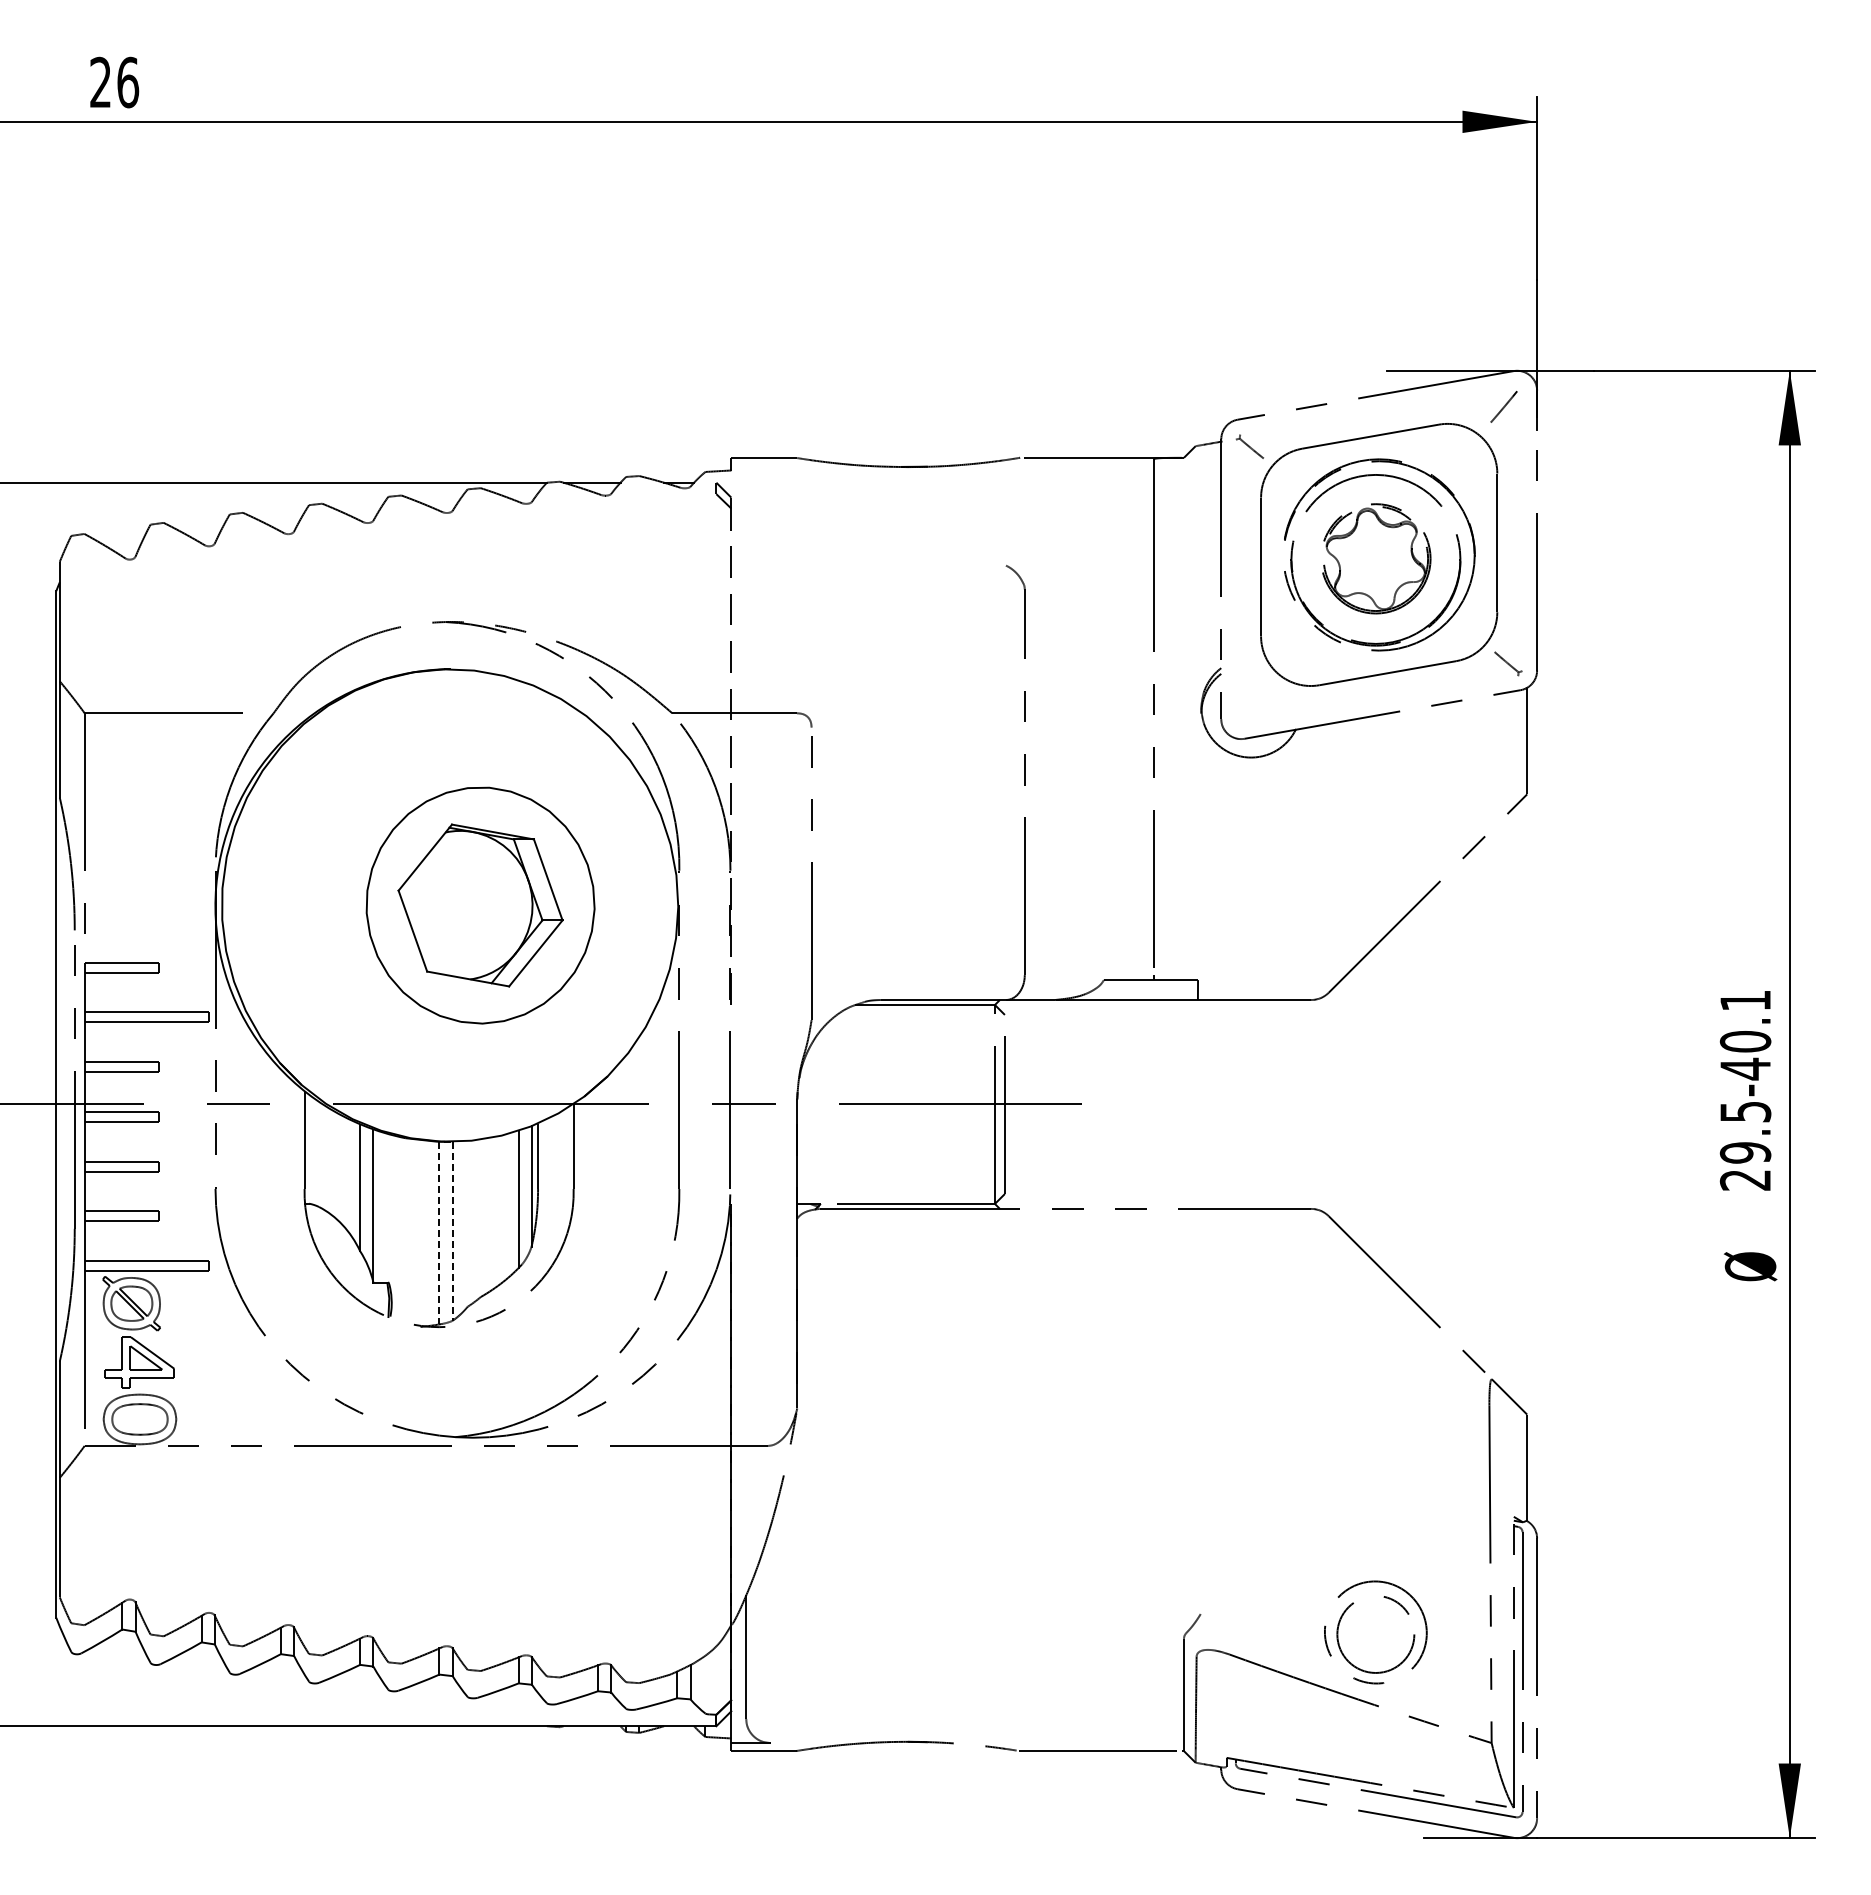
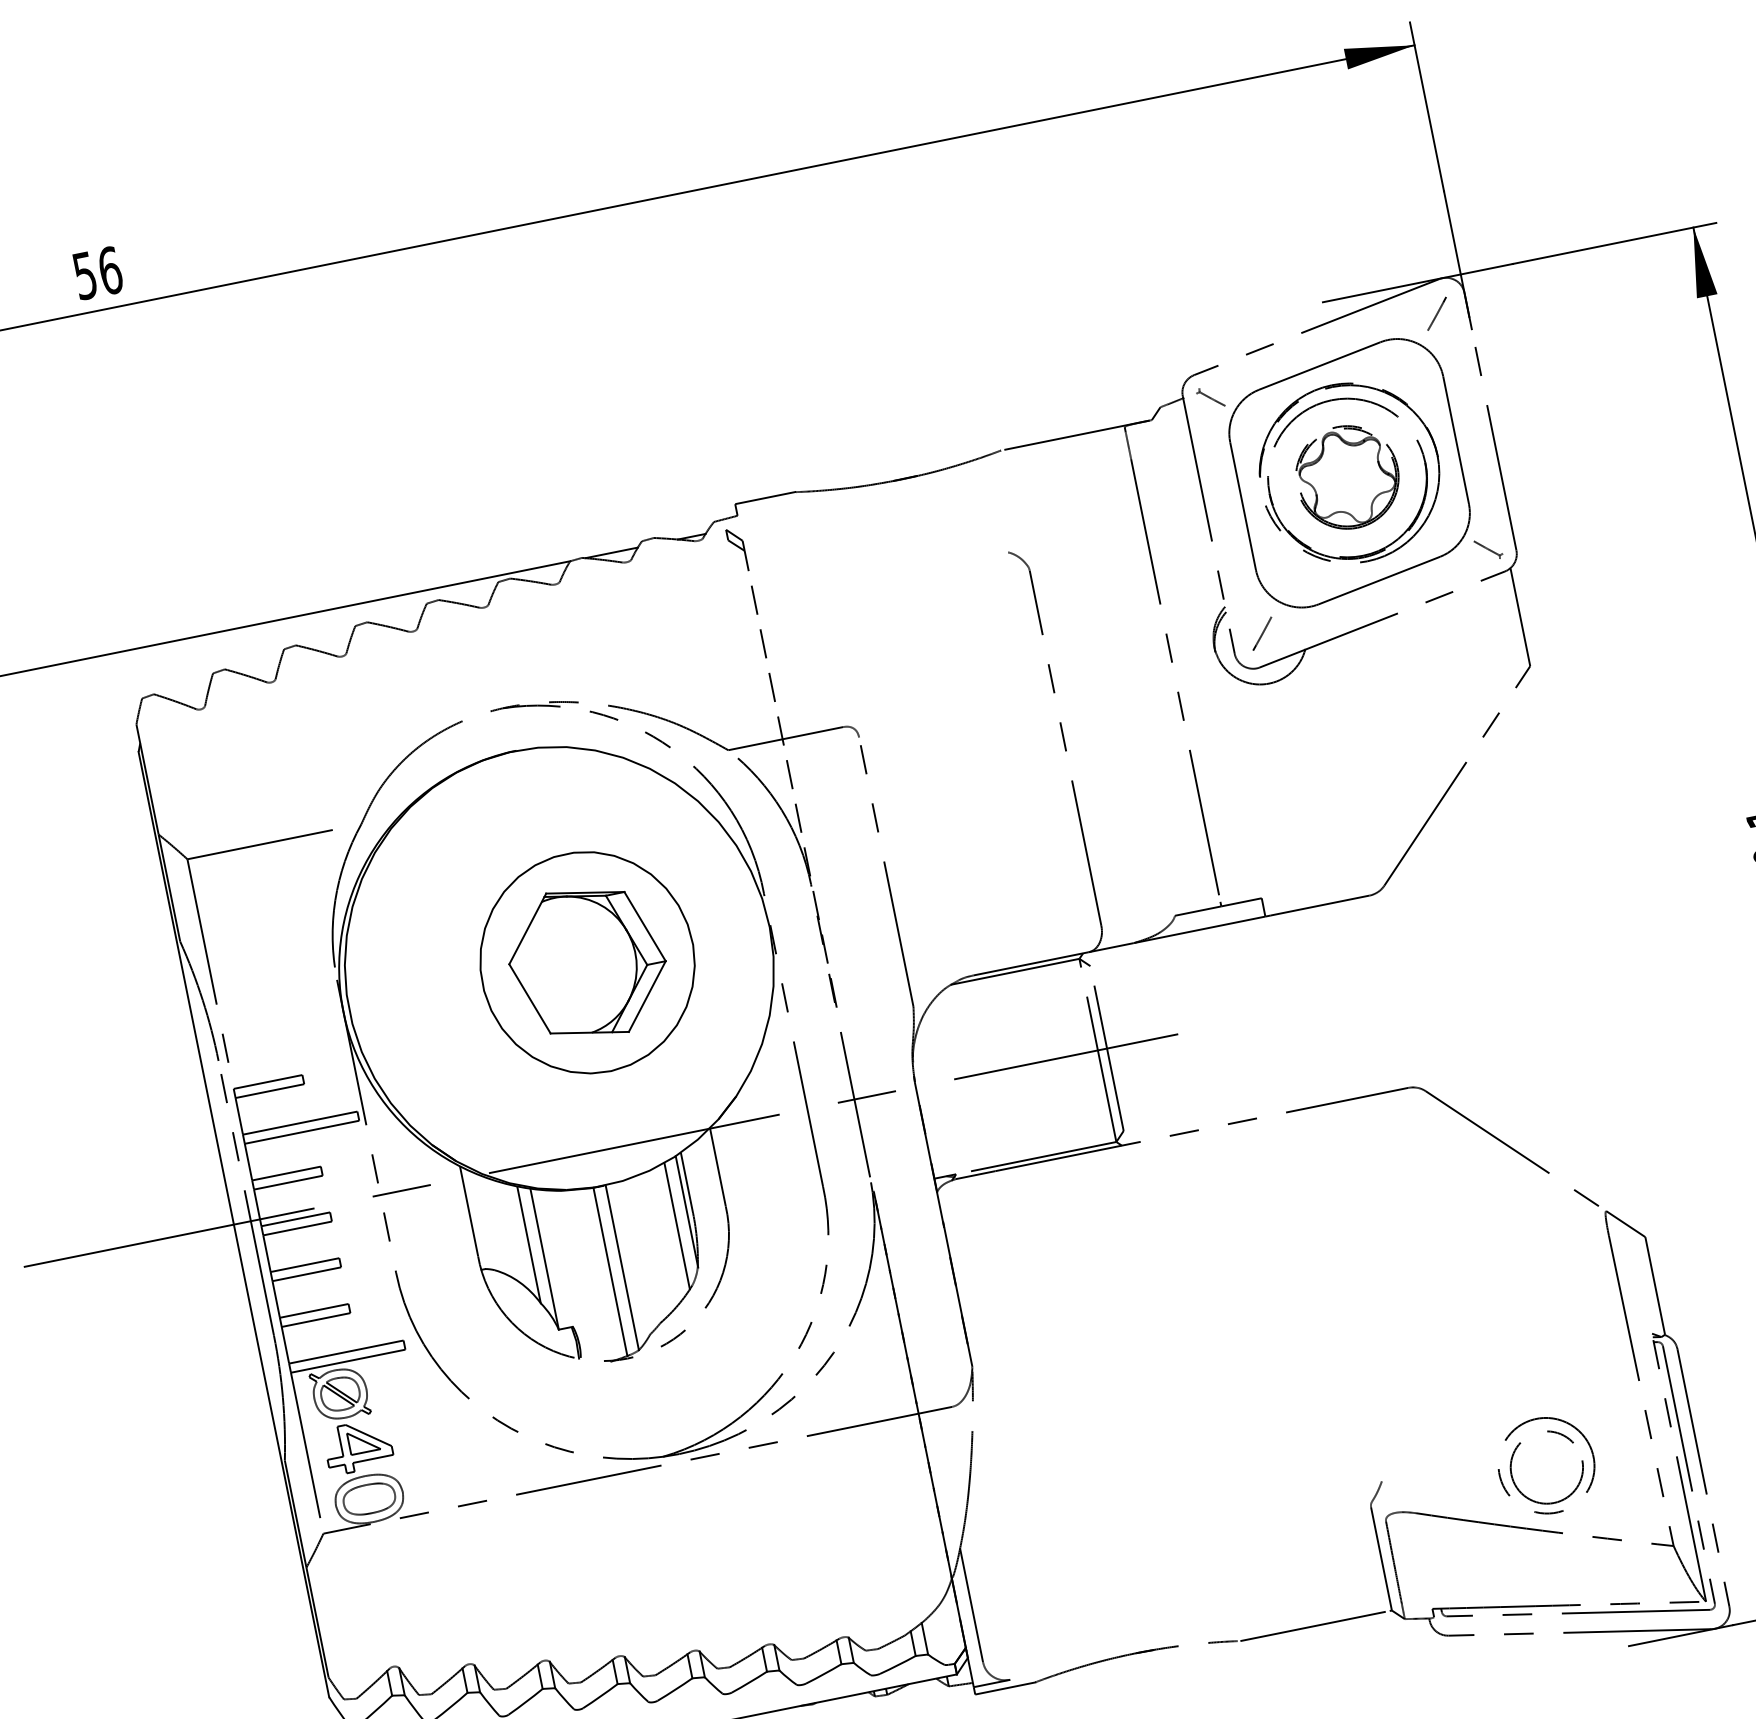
text: (100, 82) -> (84, 275), 26 -> 56
line: (1253, 704) -> (1261, 634), added
line: (452, 1231) -> (622, 1268), dashed -> solid
line: (439, 1233) -> (610, 1272), dashed -> solid

